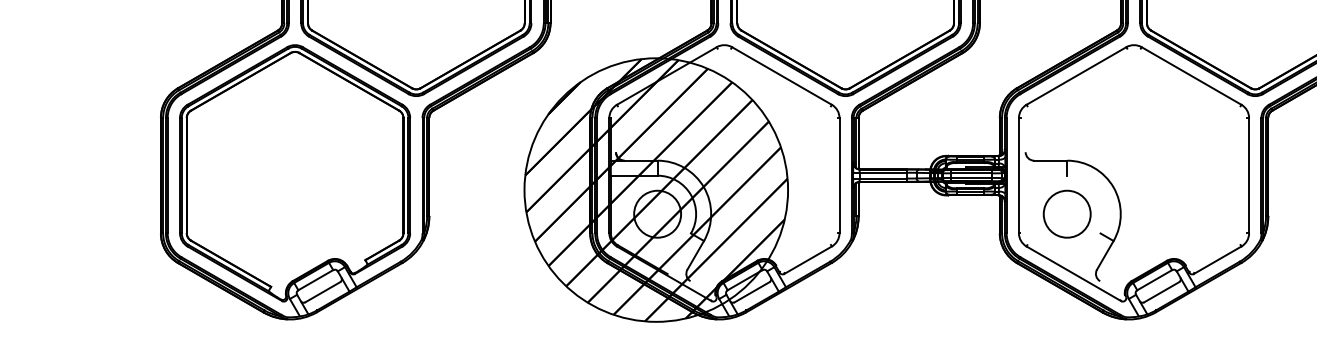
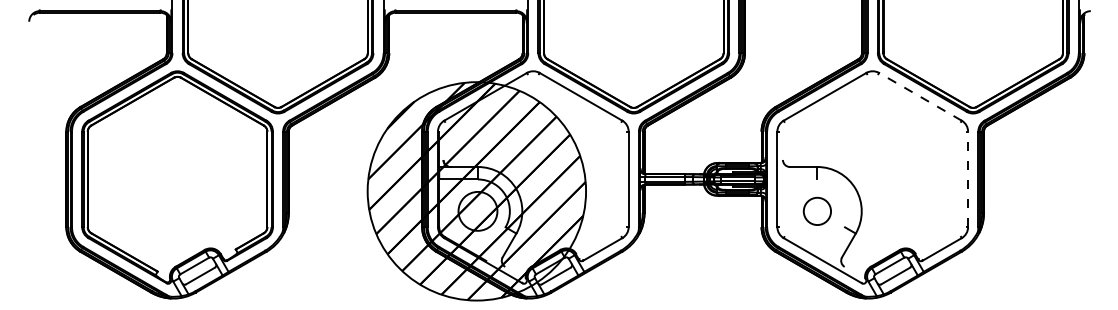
line: (1191, 75) -> (920, 96), solid -> dashed
line: (1249, 175) -> (968, 179), solid -> dashed
circle: (1067, 214) -> (817, 211), size x0.7

